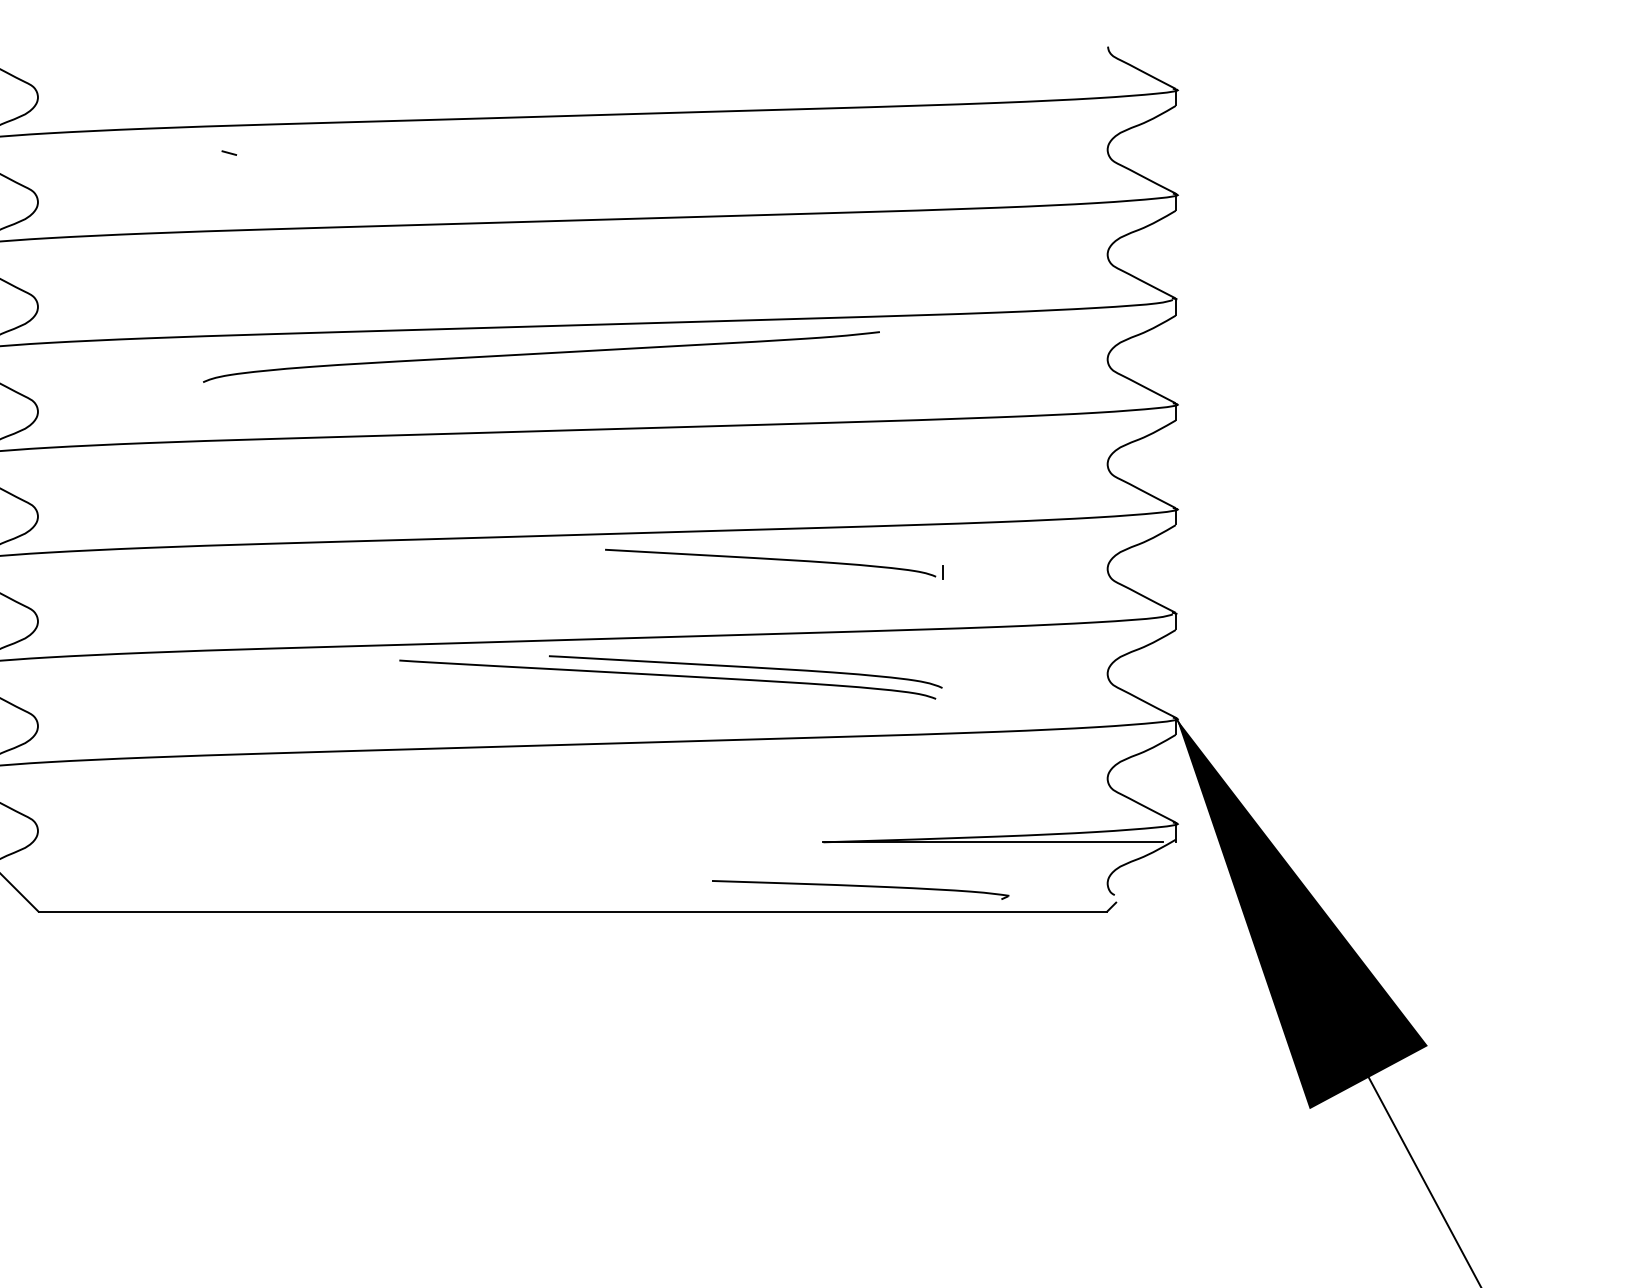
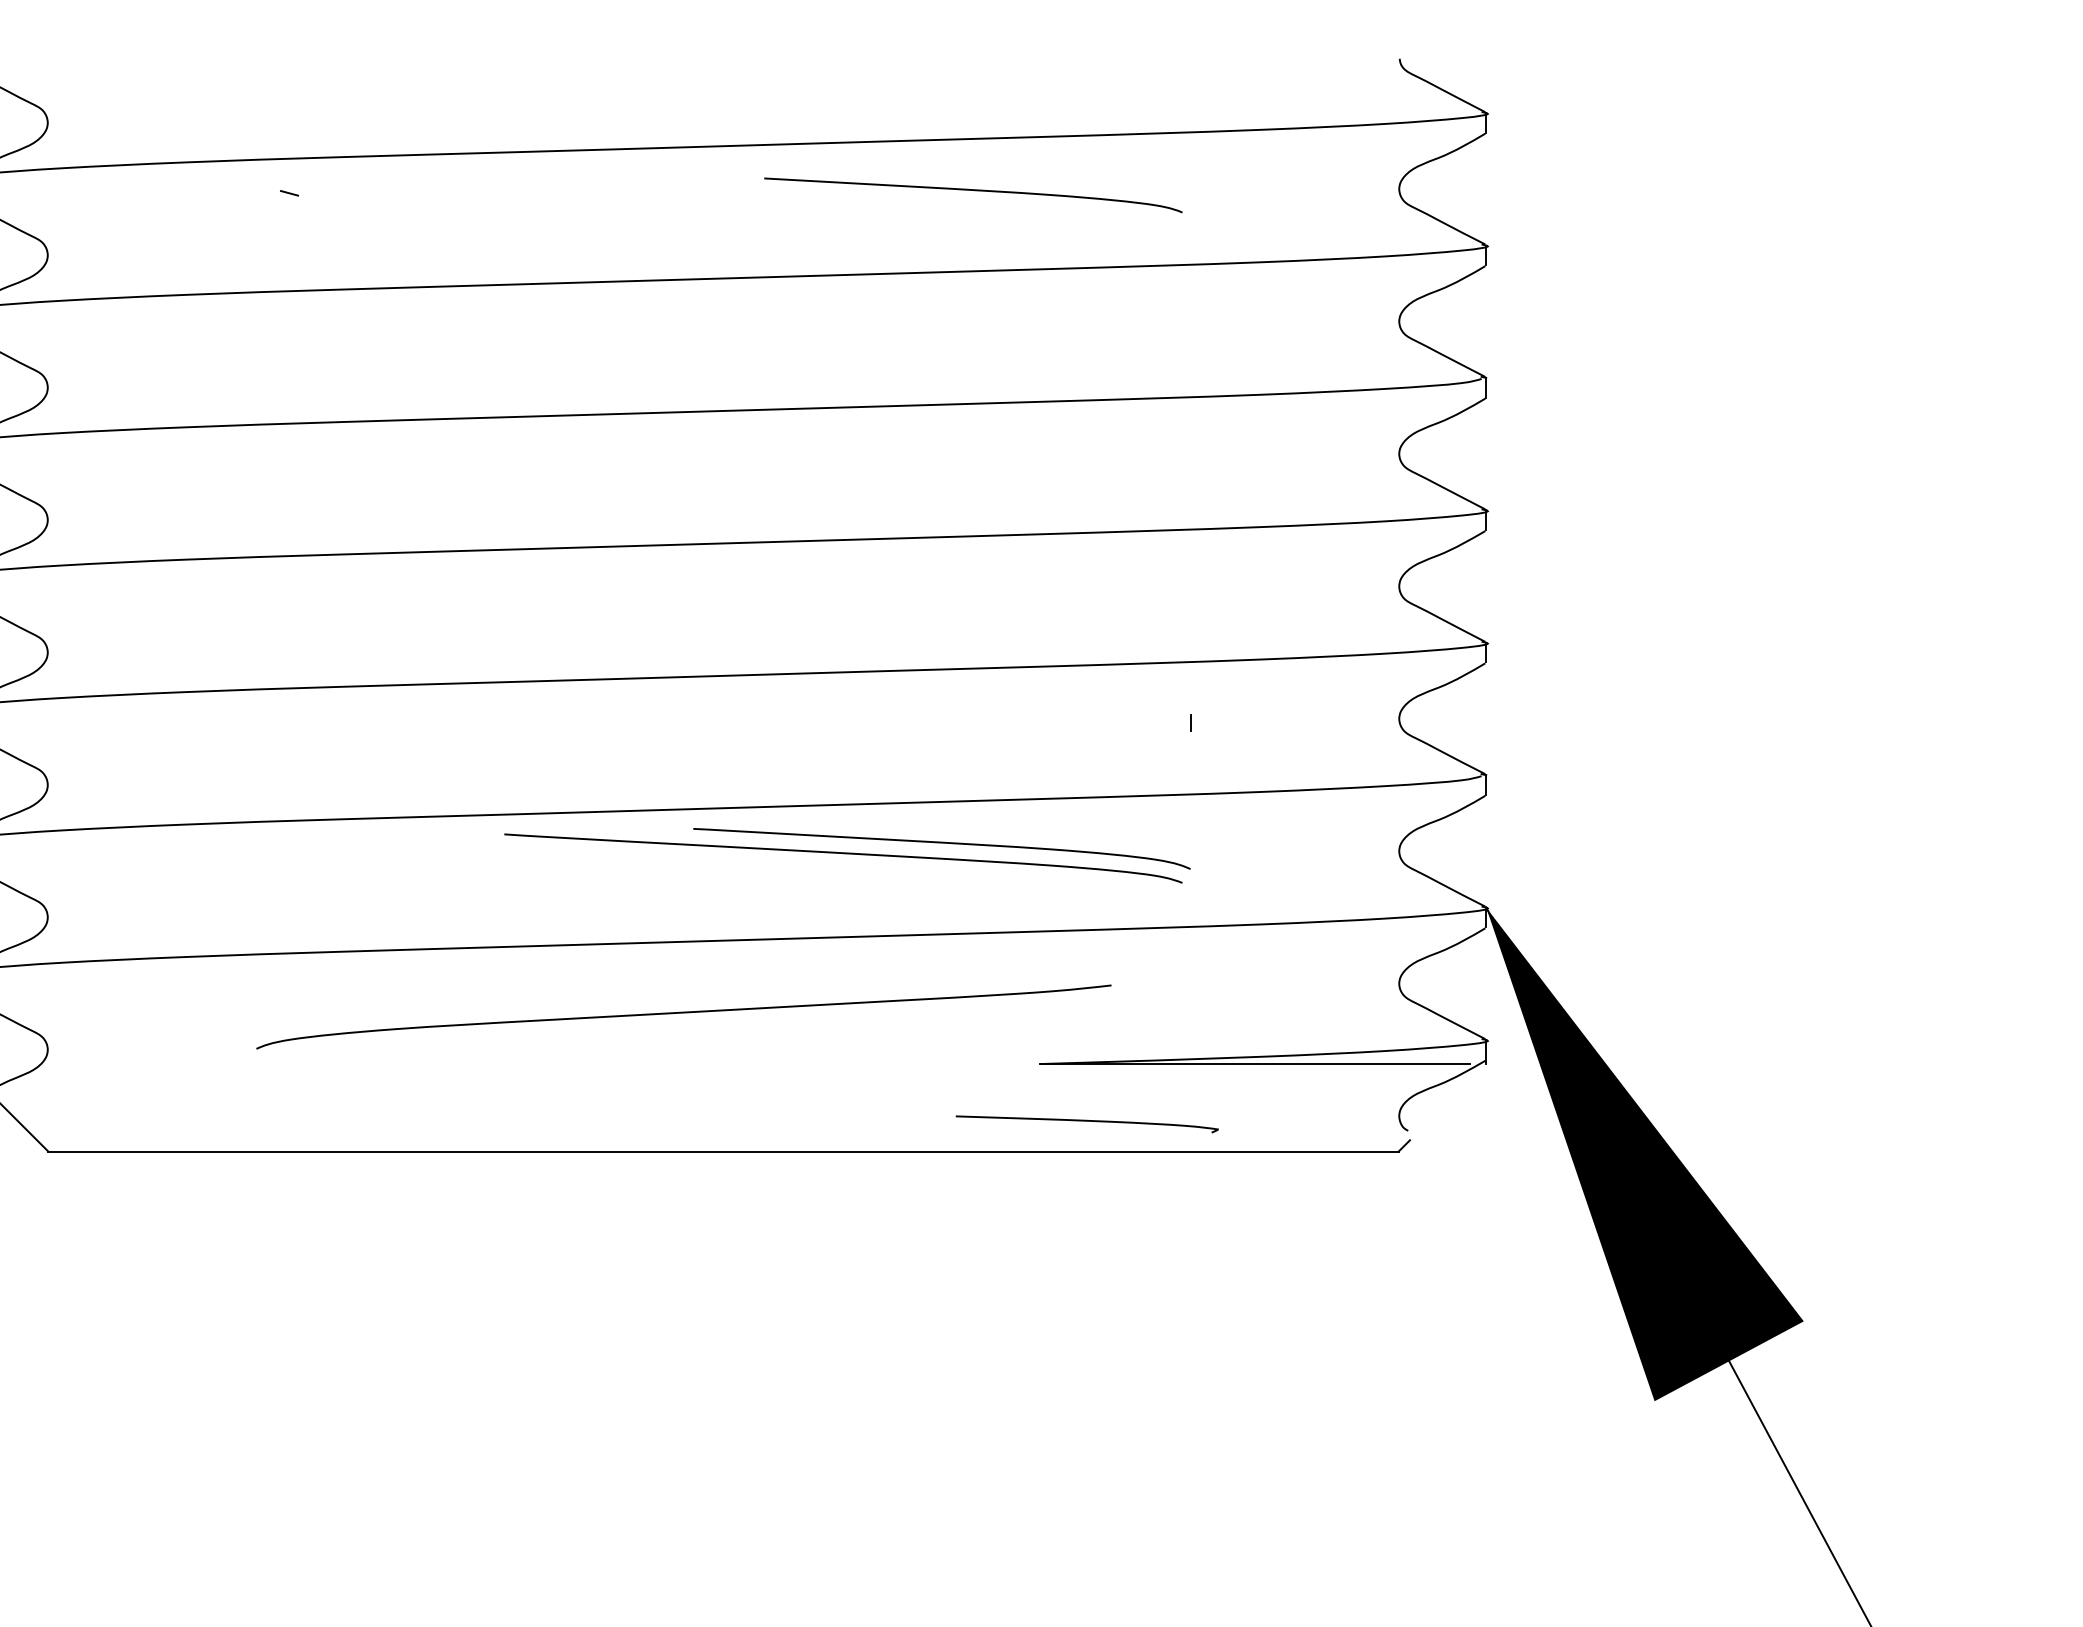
curve: (541, 354) -> (683, 1013), moved
curve: (771, 560) -> (974, 191), moved
part: (860, 890) -> (1087, 1124), size x0.7

